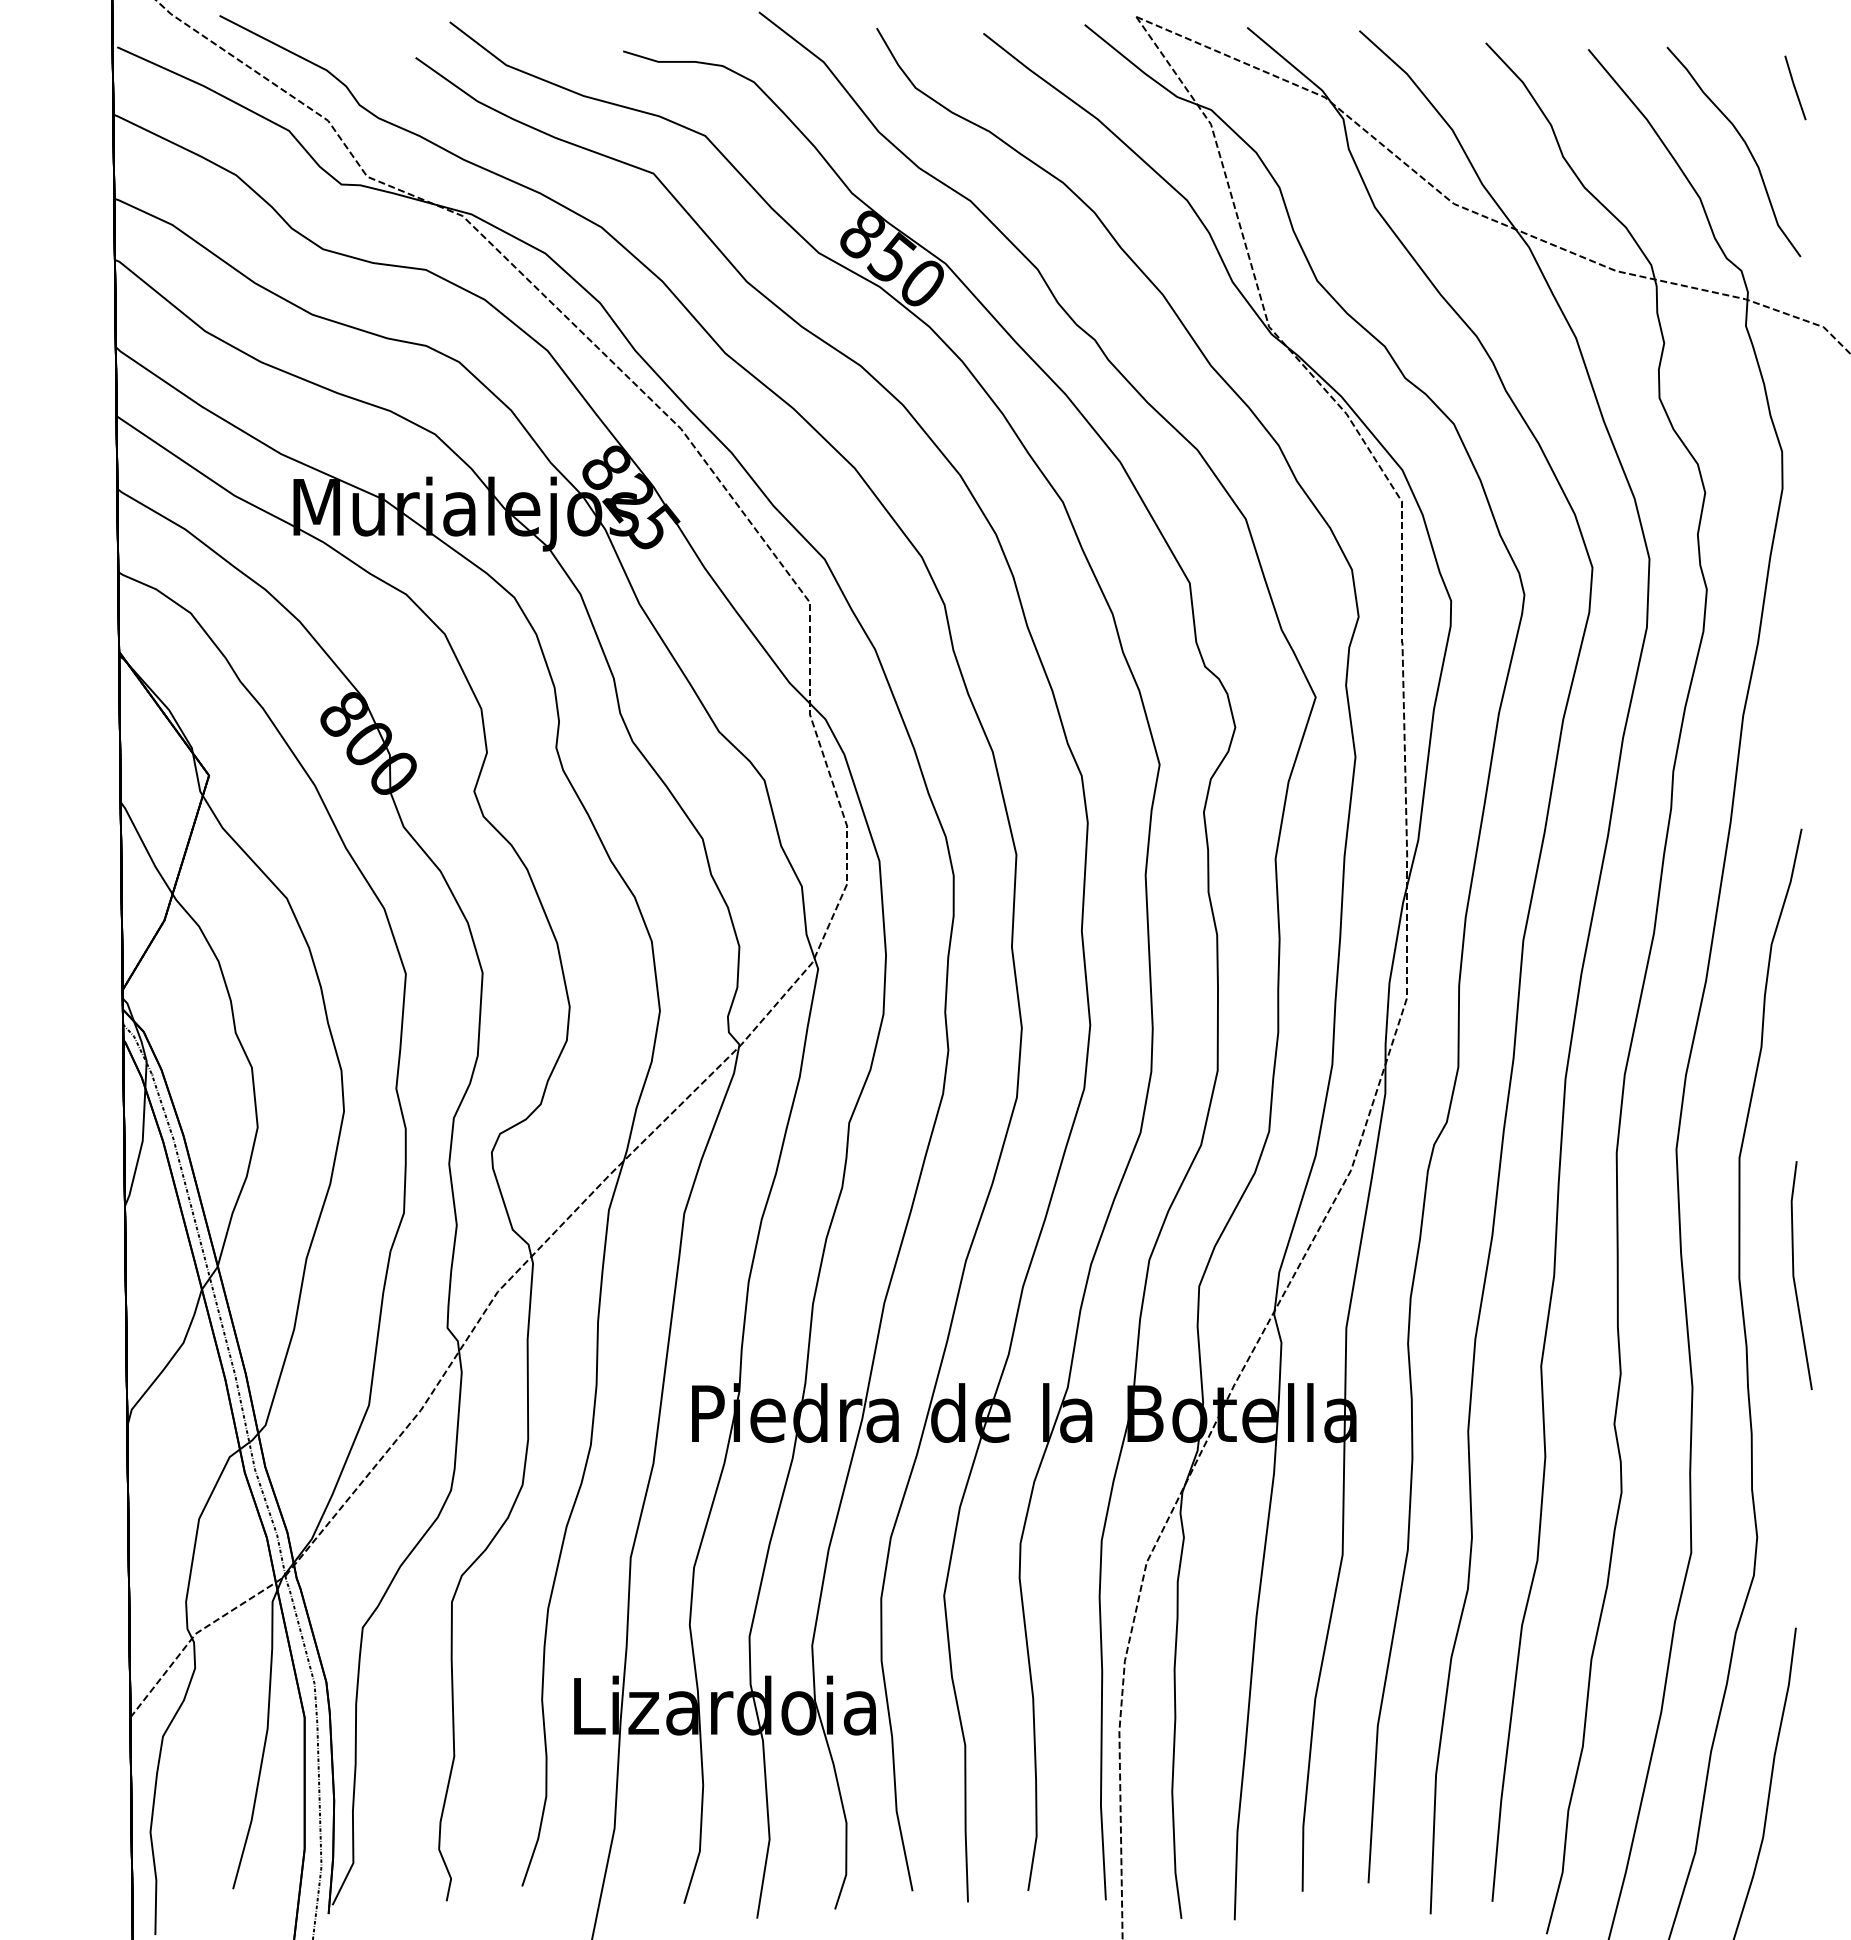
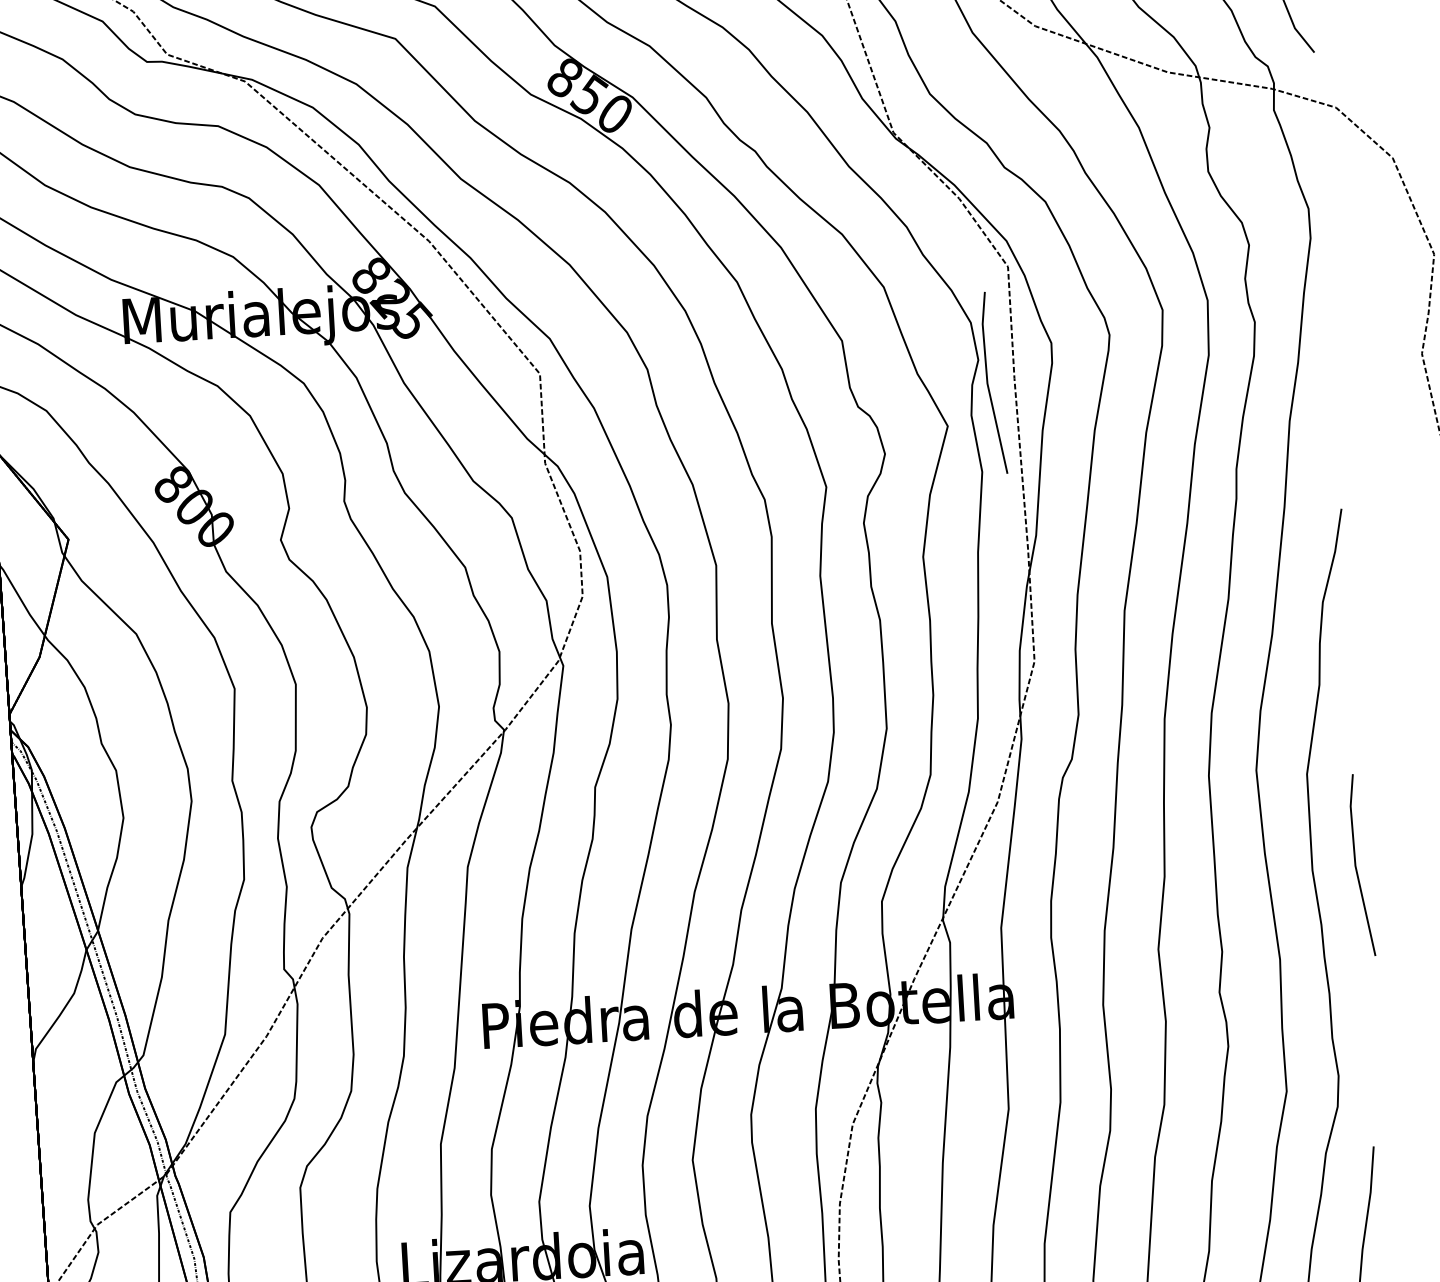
line: (1369, 646) -> (988, 383), added

